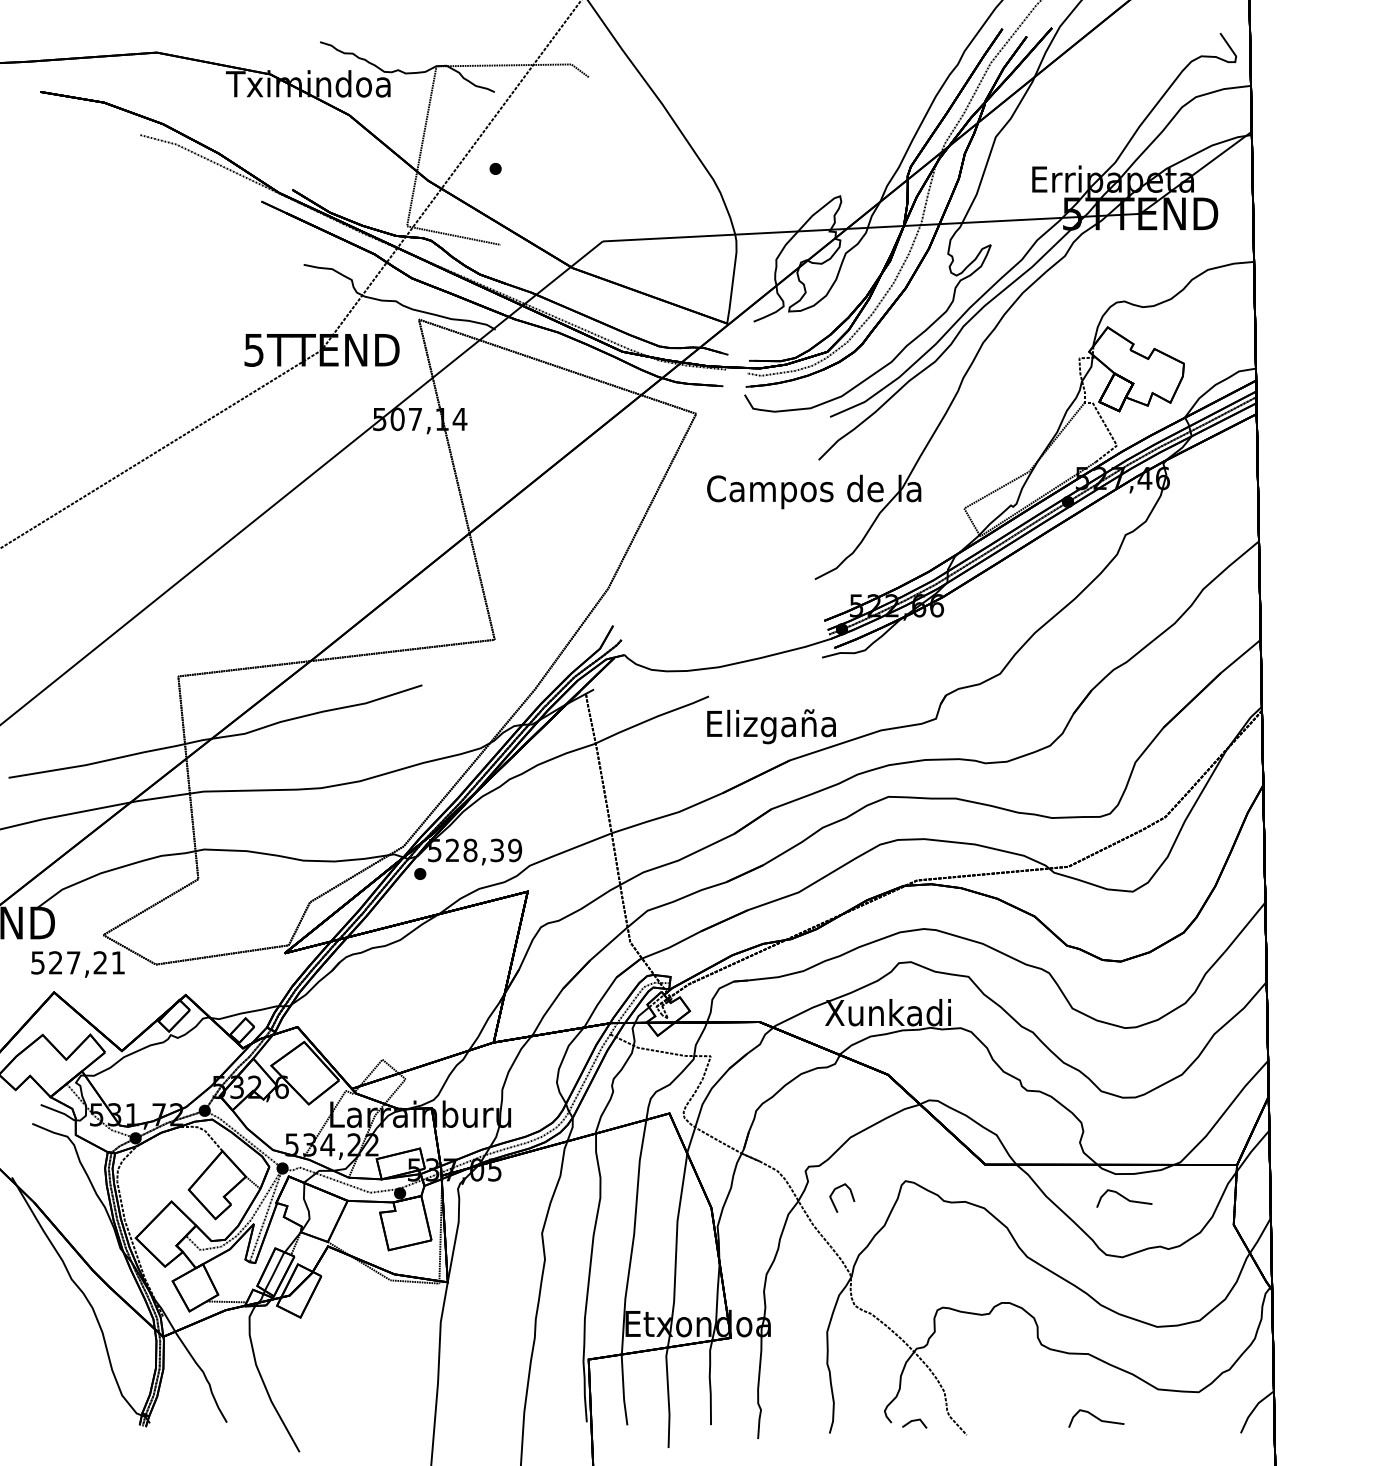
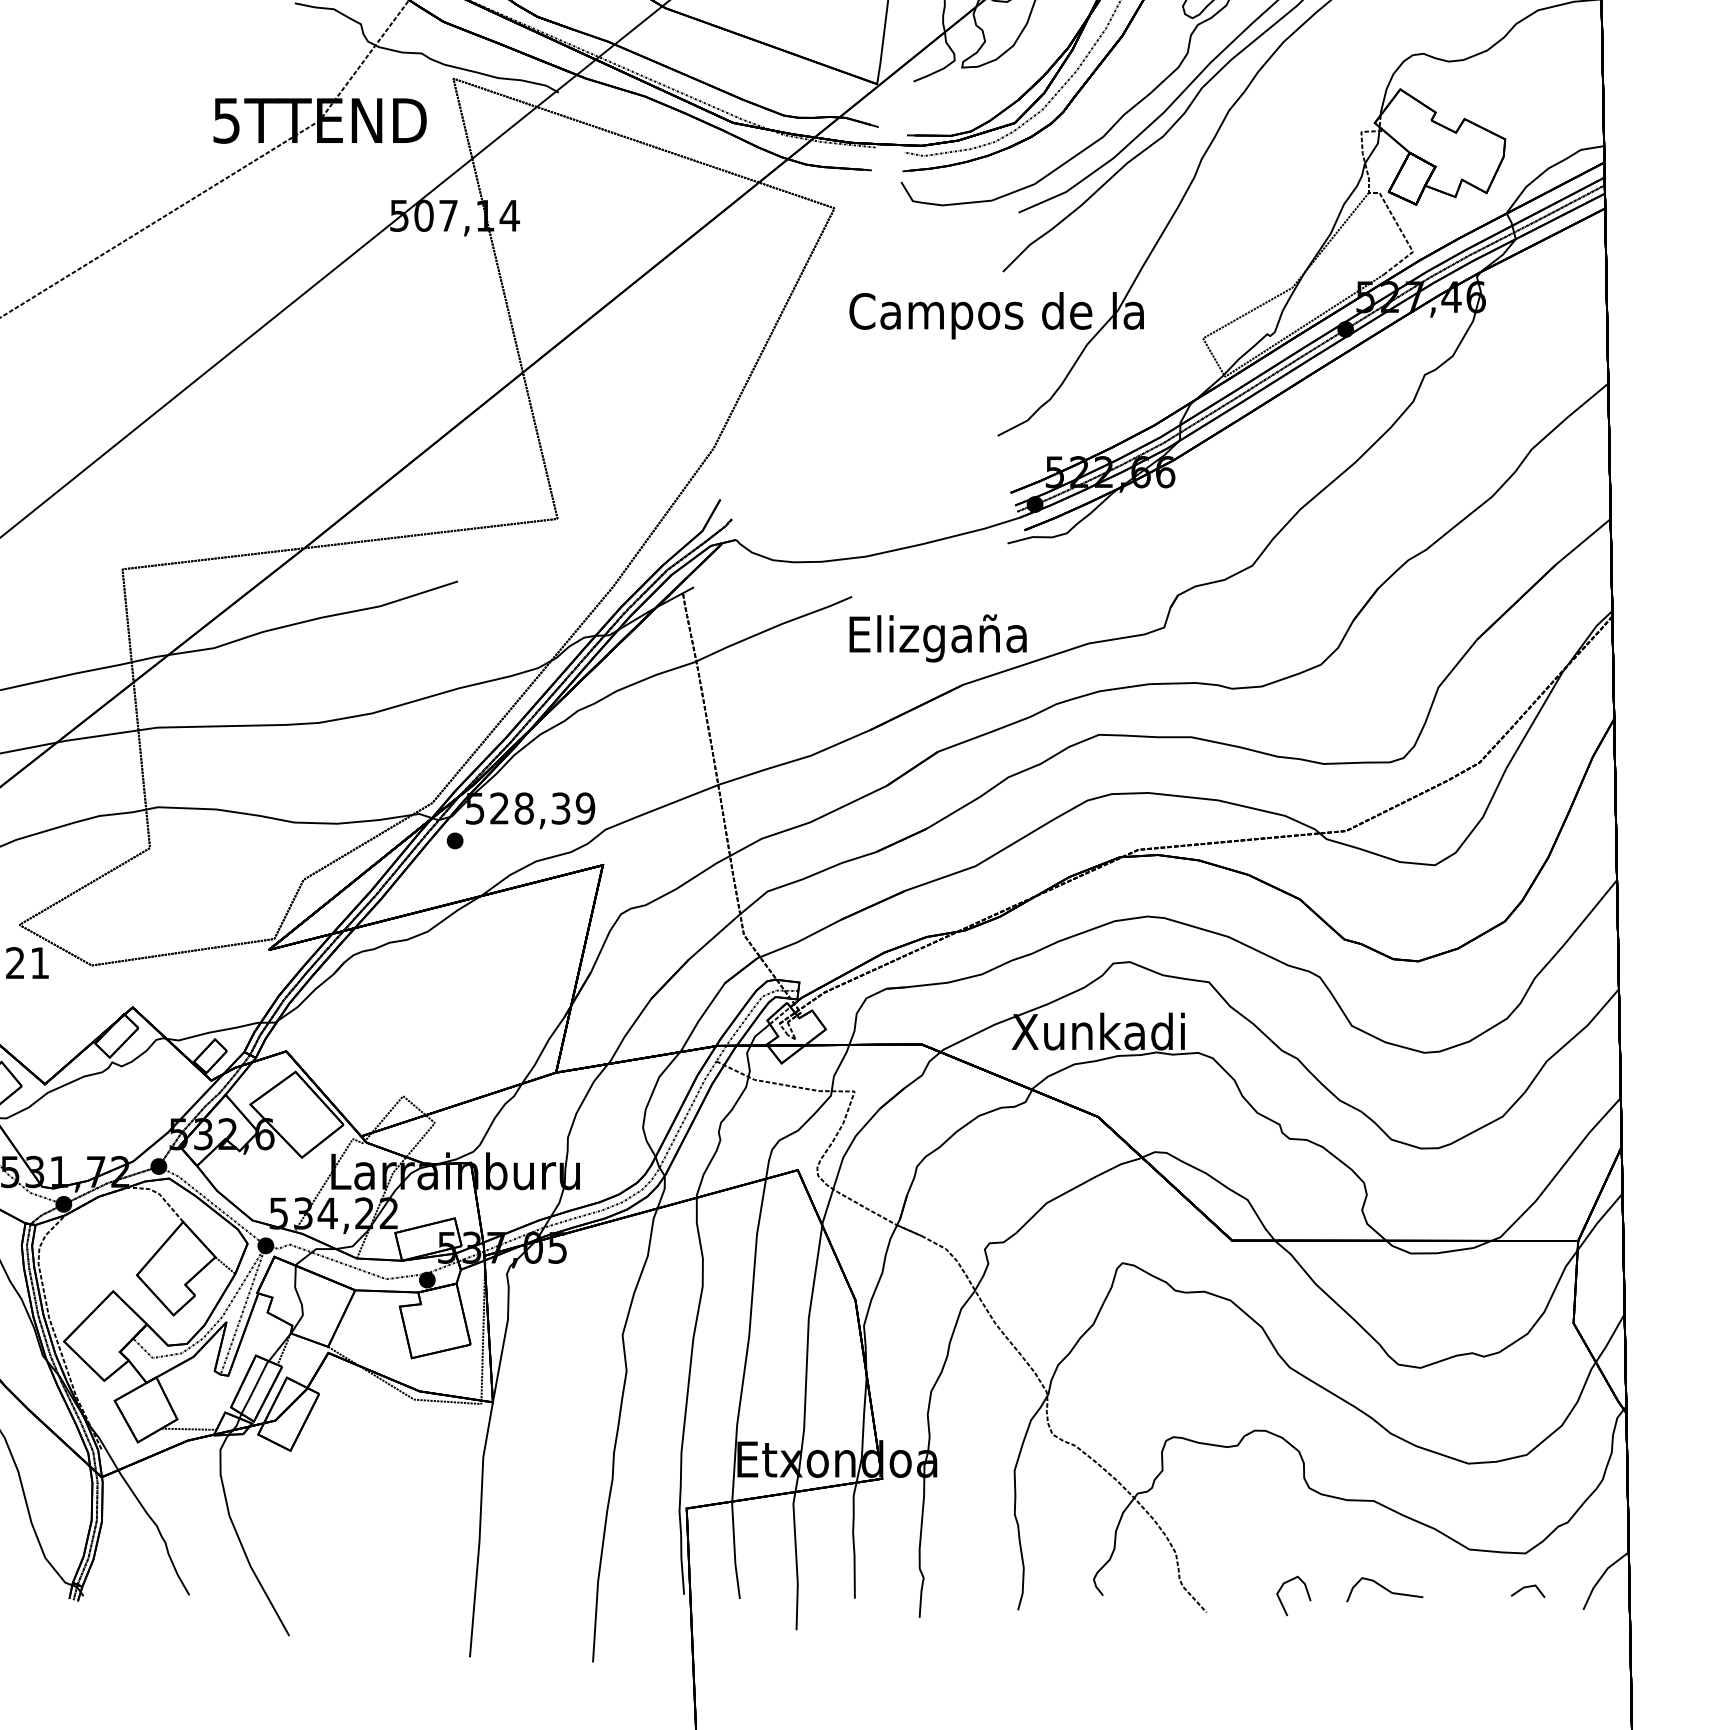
curve: (850, 1193) -> (1305, 1589), moved
curve: (1124, 1198) -> (1423, 1287), removed
line: (914, 1421) -> (1527, 1588), moved

